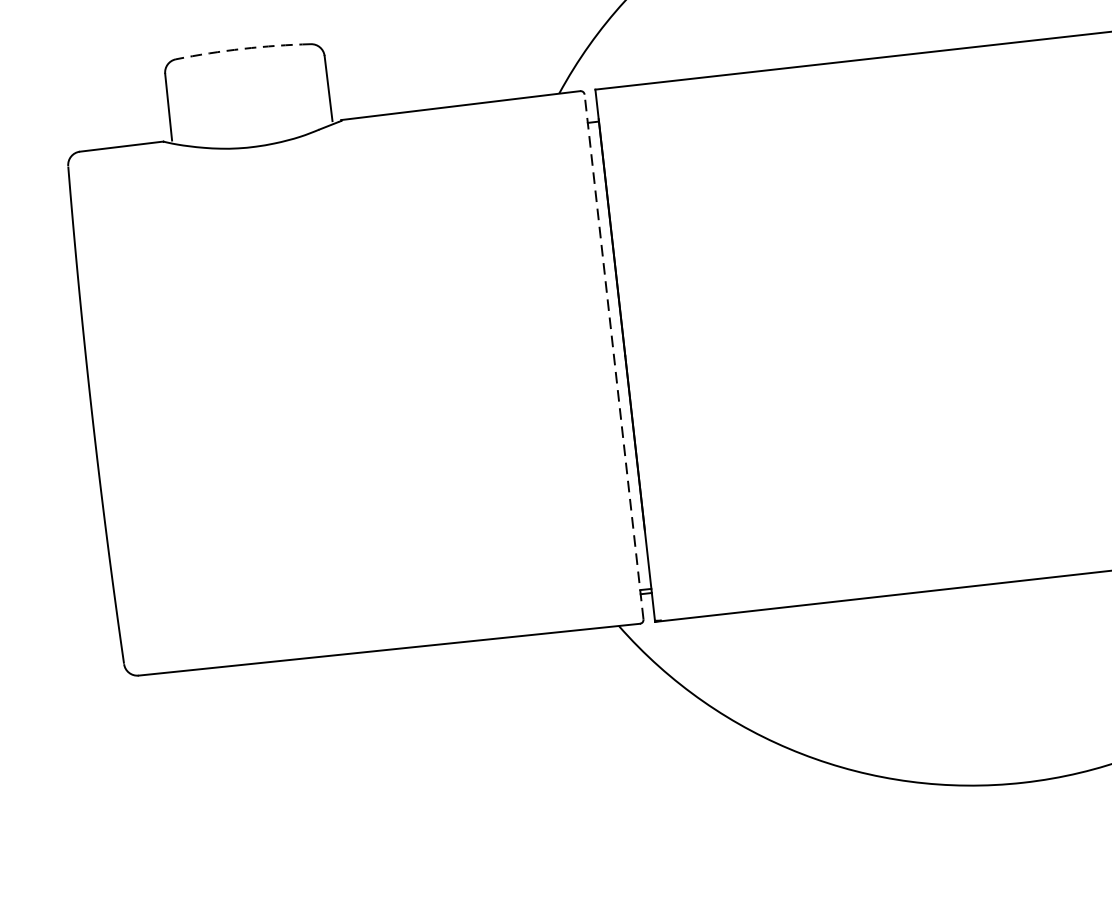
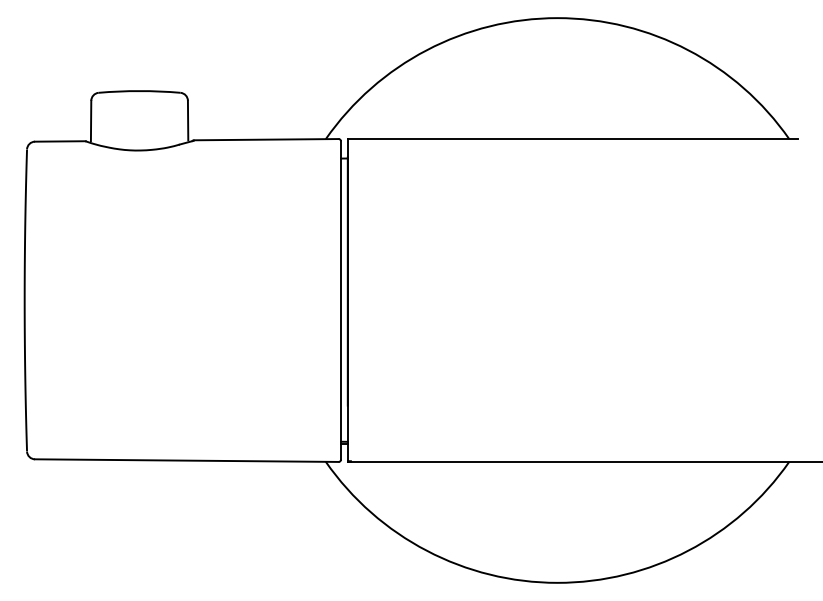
arc: (242, 49) -> (139, 91), dashed -> solid
line: (614, 355) -> (341, 299), dashed -> solid

